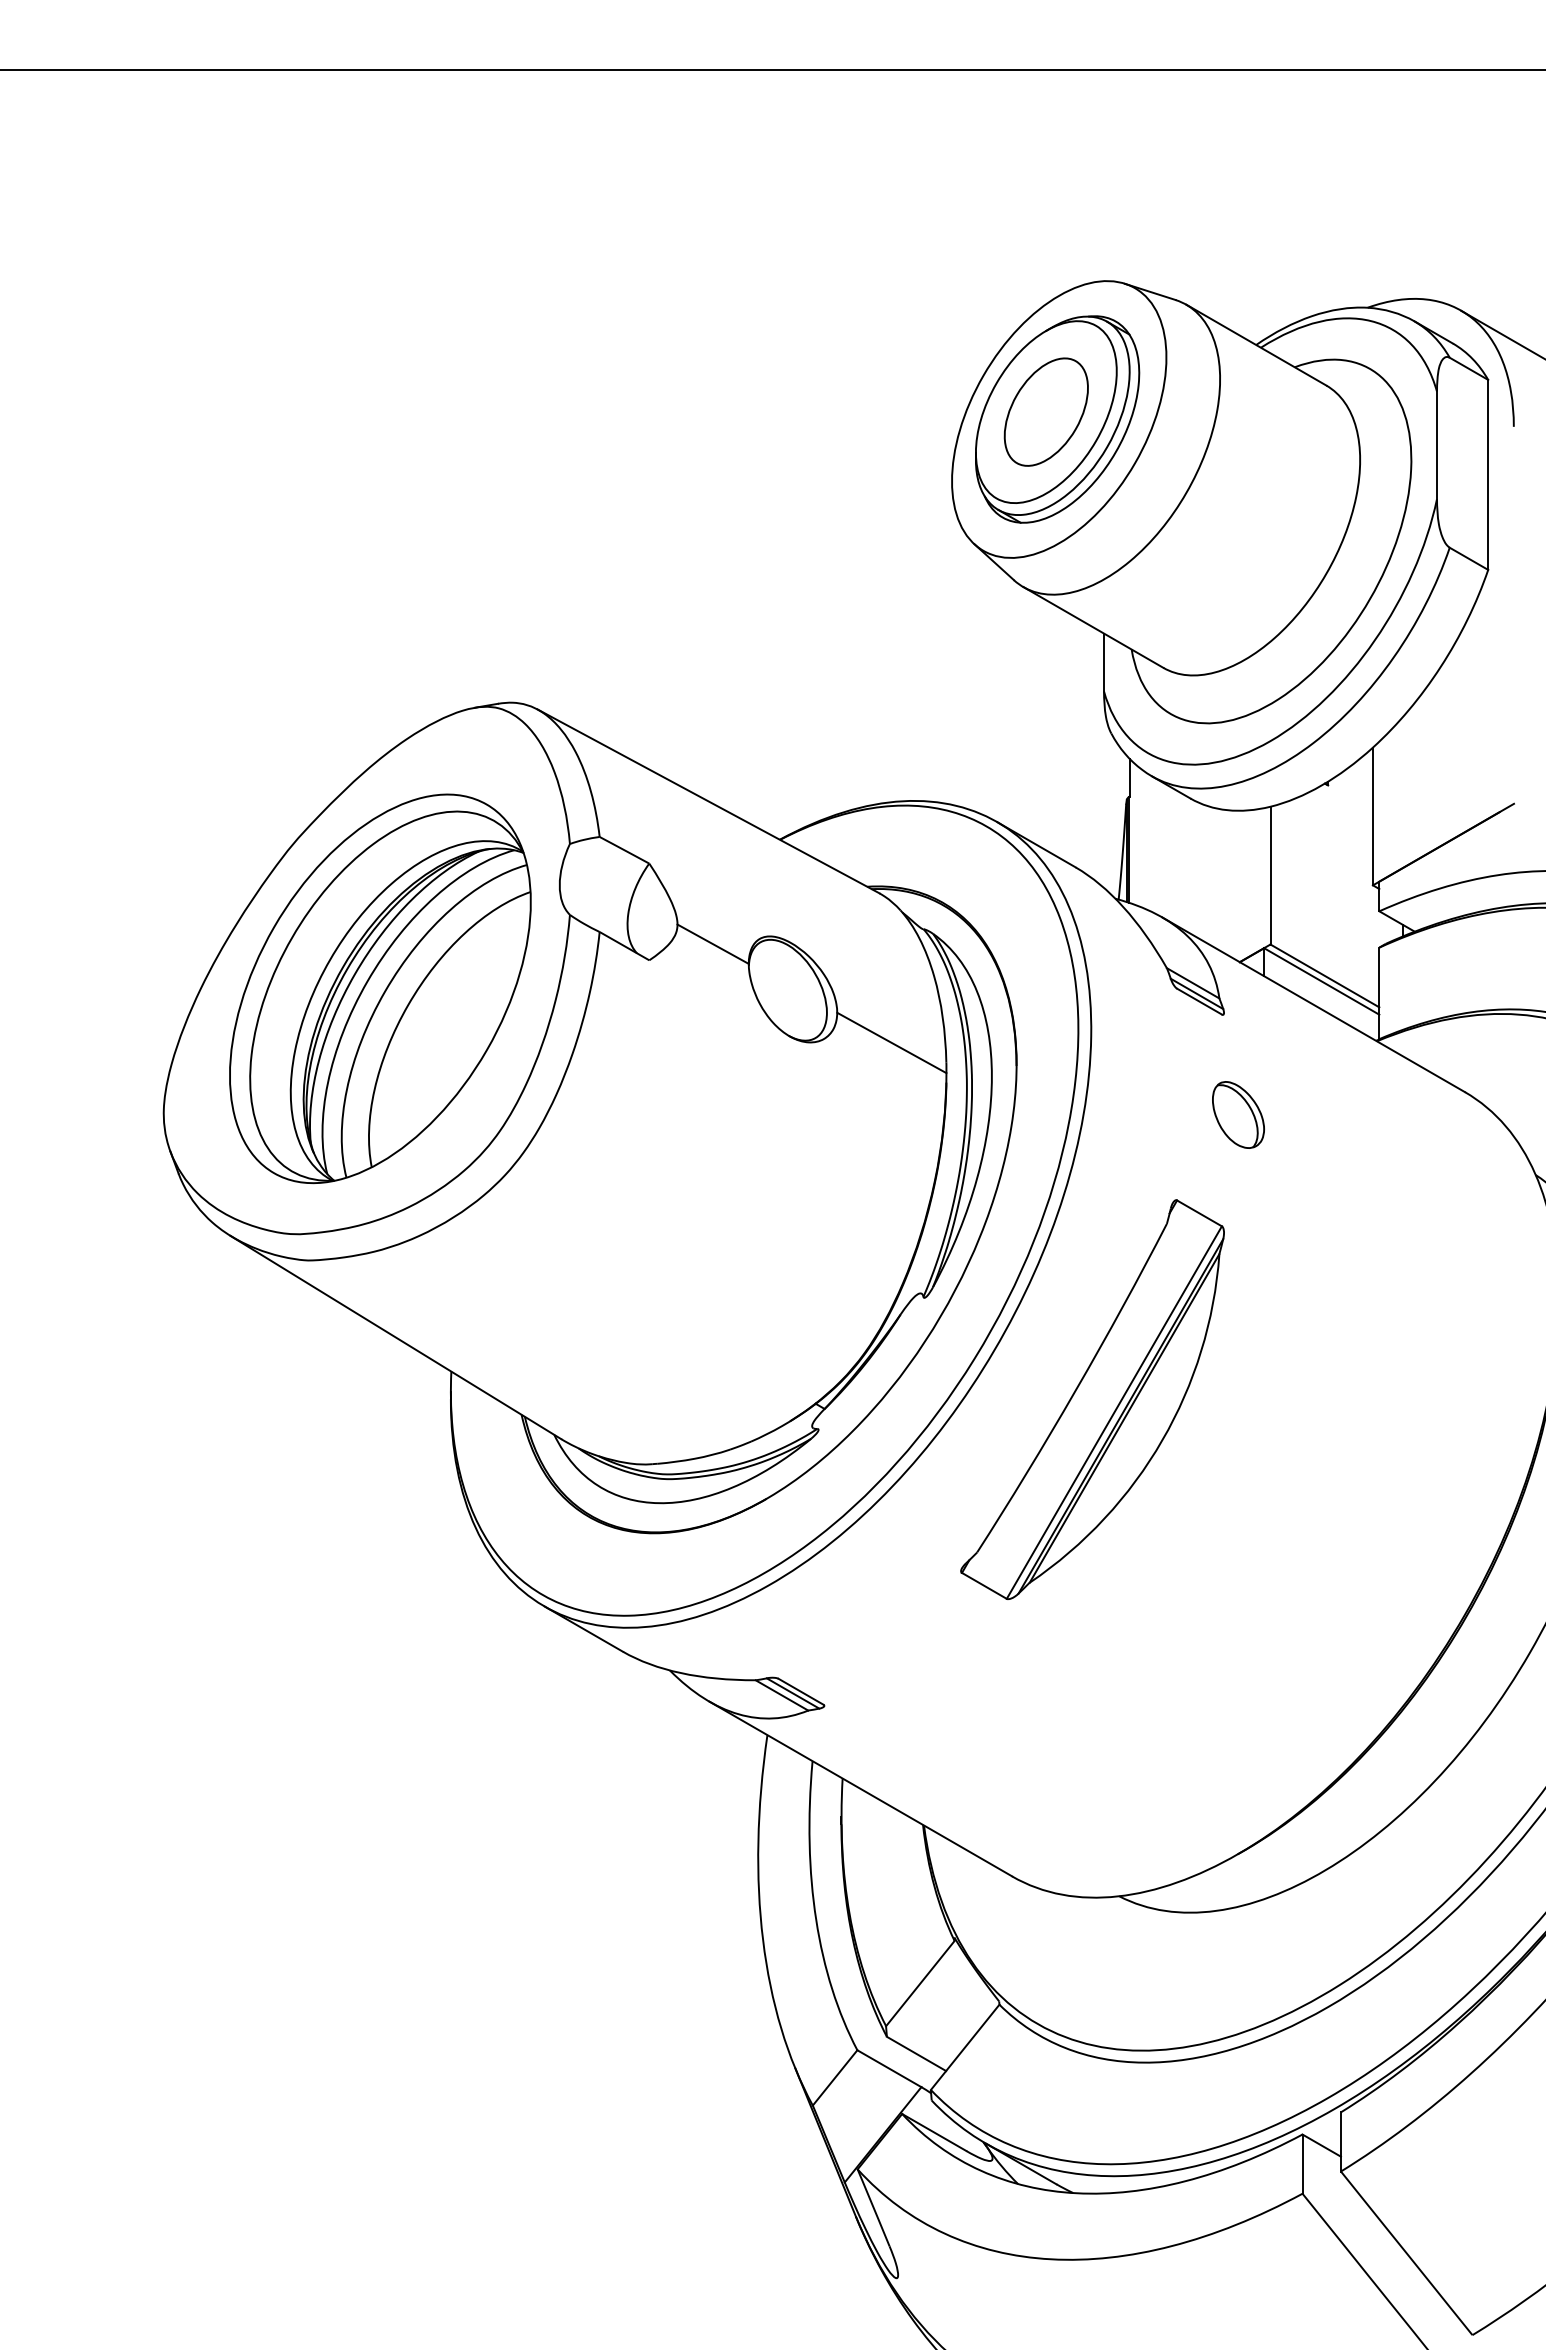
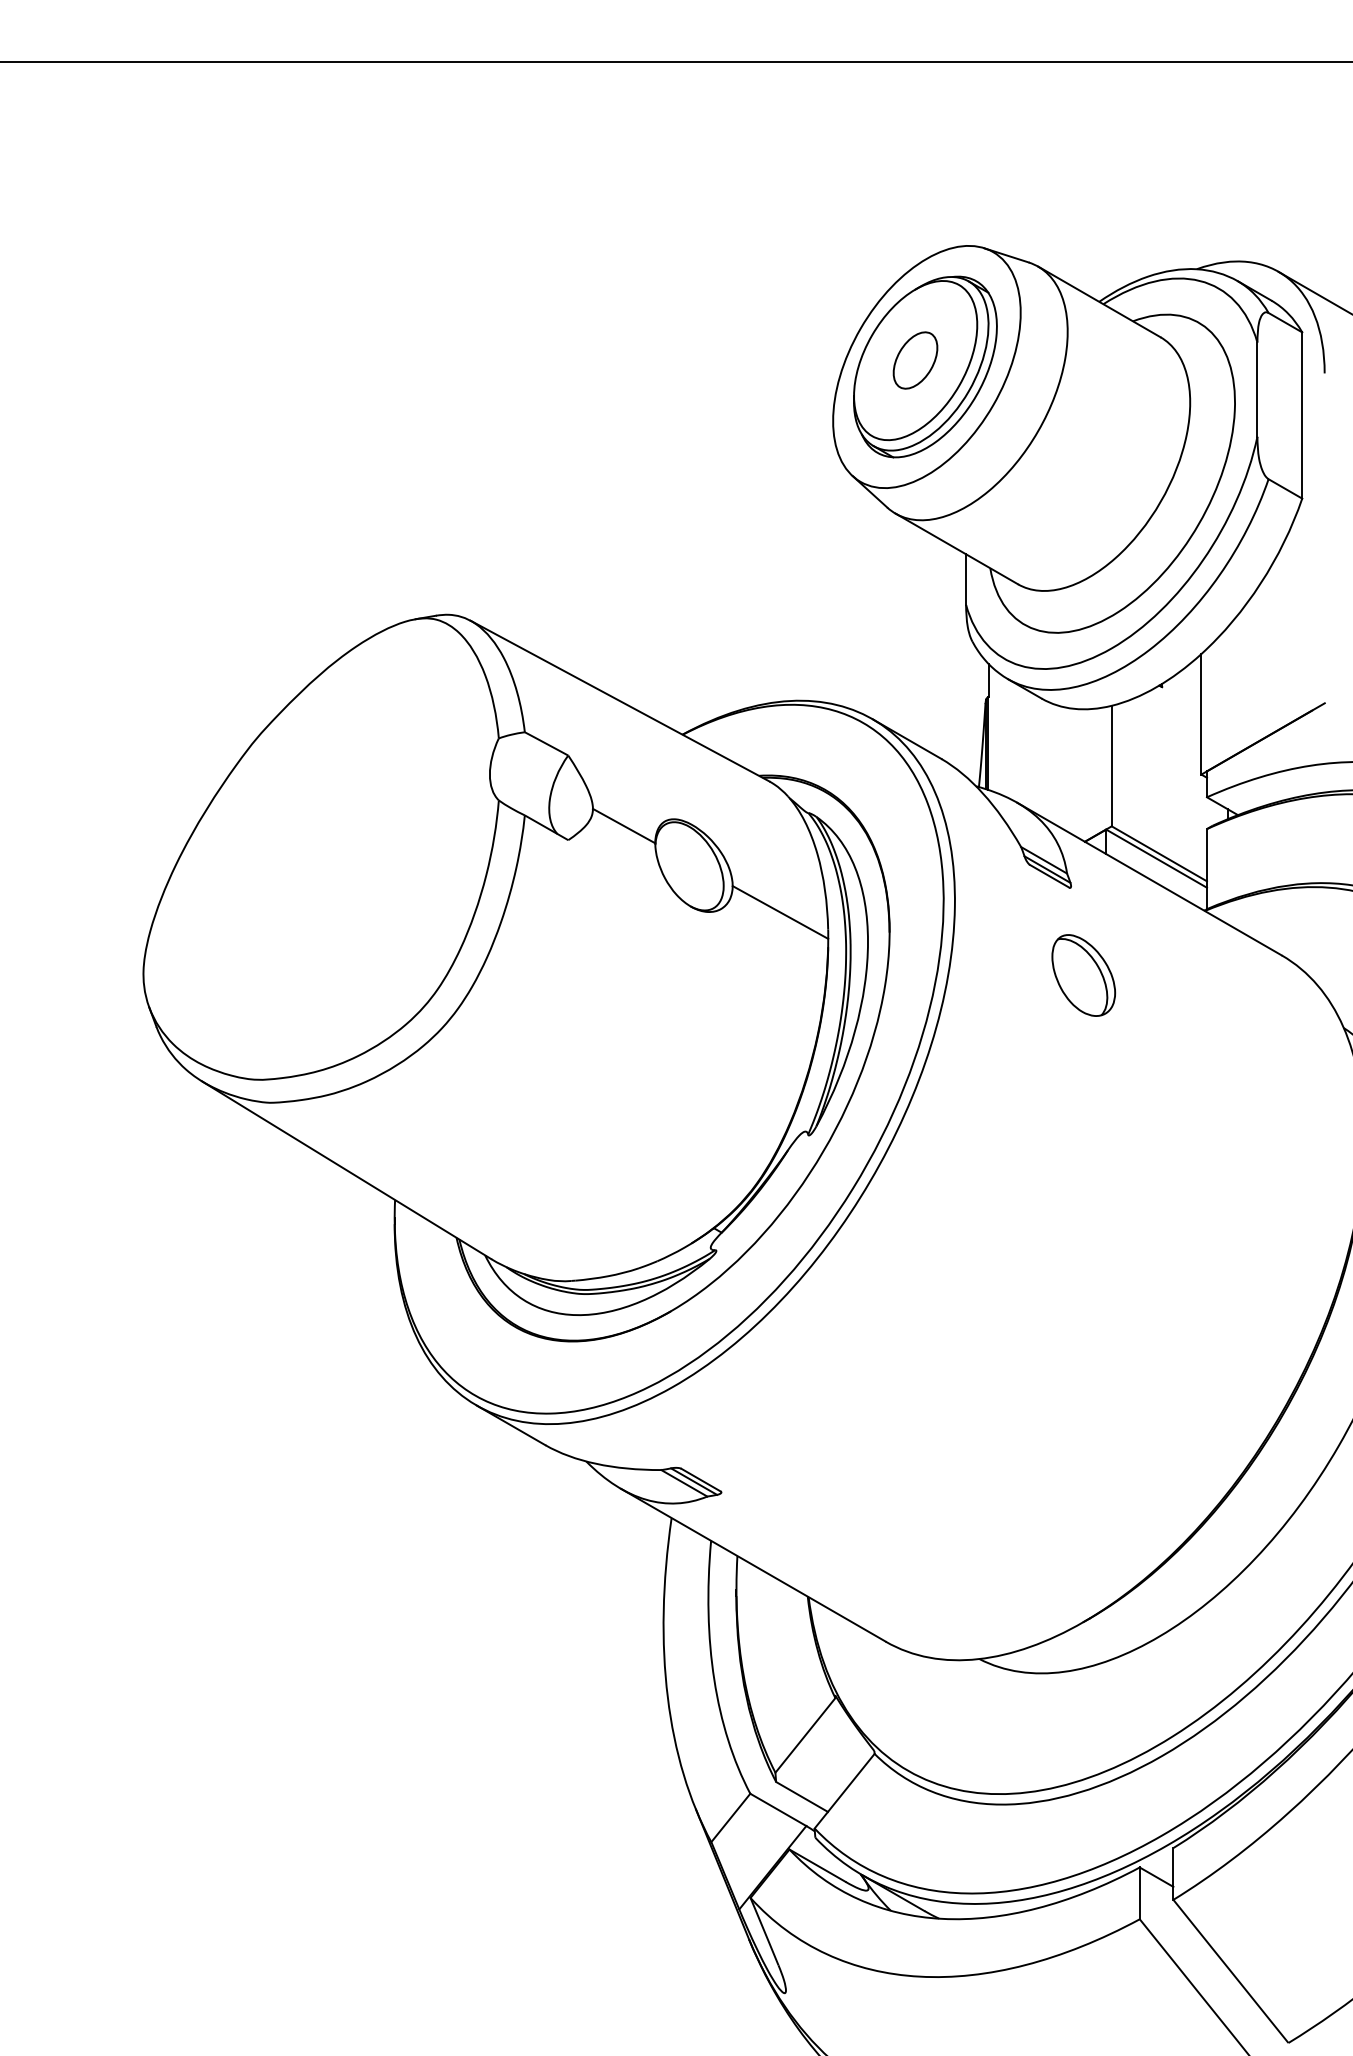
part: (1045, 411) -> (914, 360), size x0.6
part: (380, 988) -> (333, 864), removed
part: (1238, 1114) -> (1083, 975), size x1.4
part: (1092, 1399) -> (956, 1224), removed

